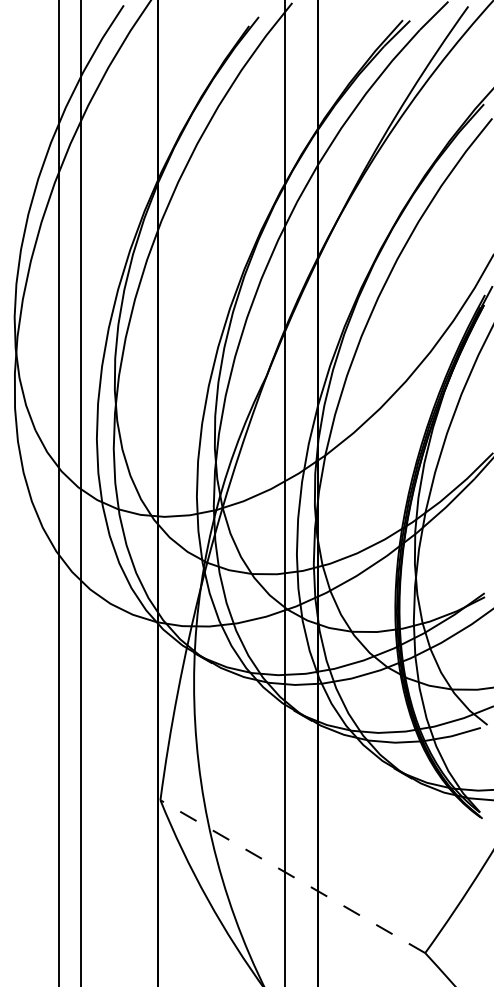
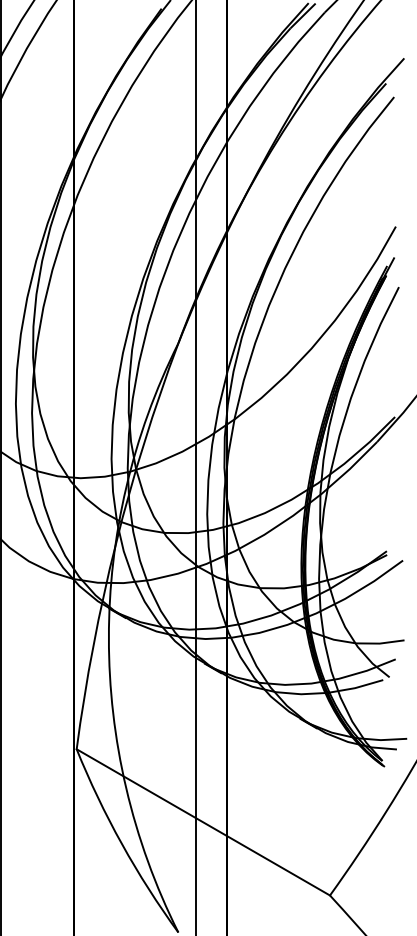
line: (292, 876) -> (203, 822), dashed -> solid

